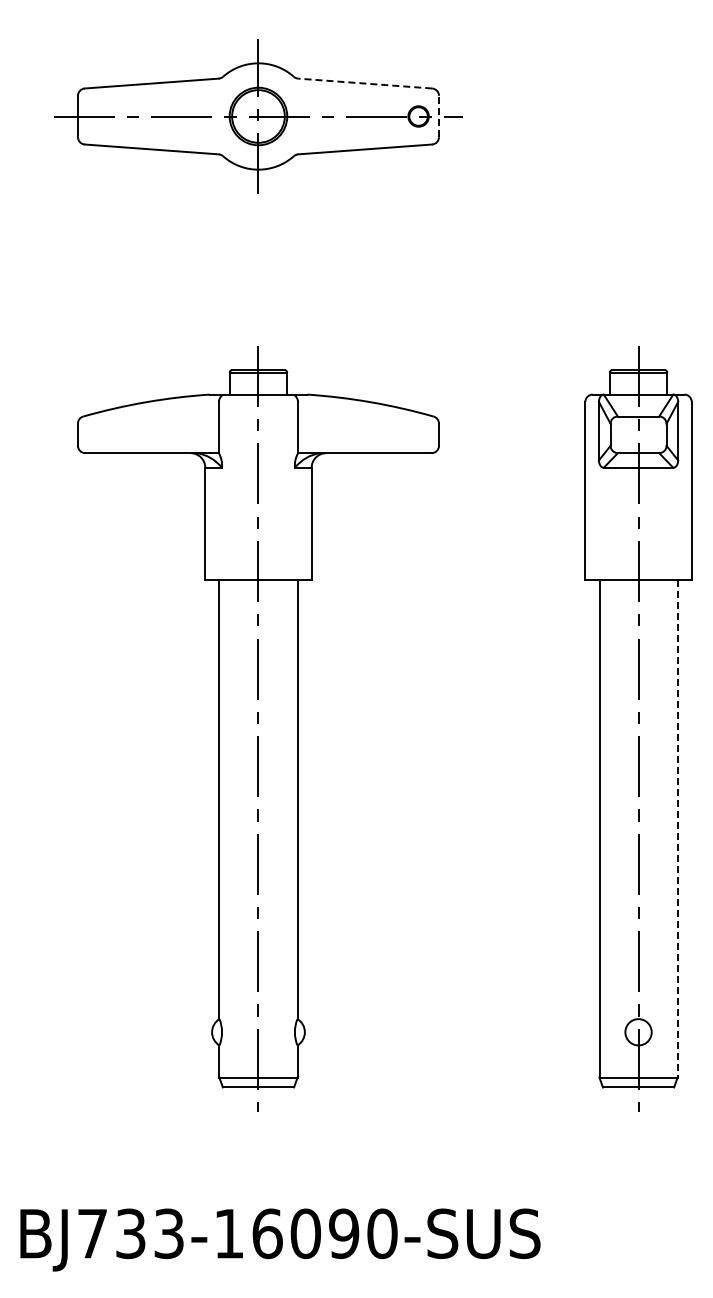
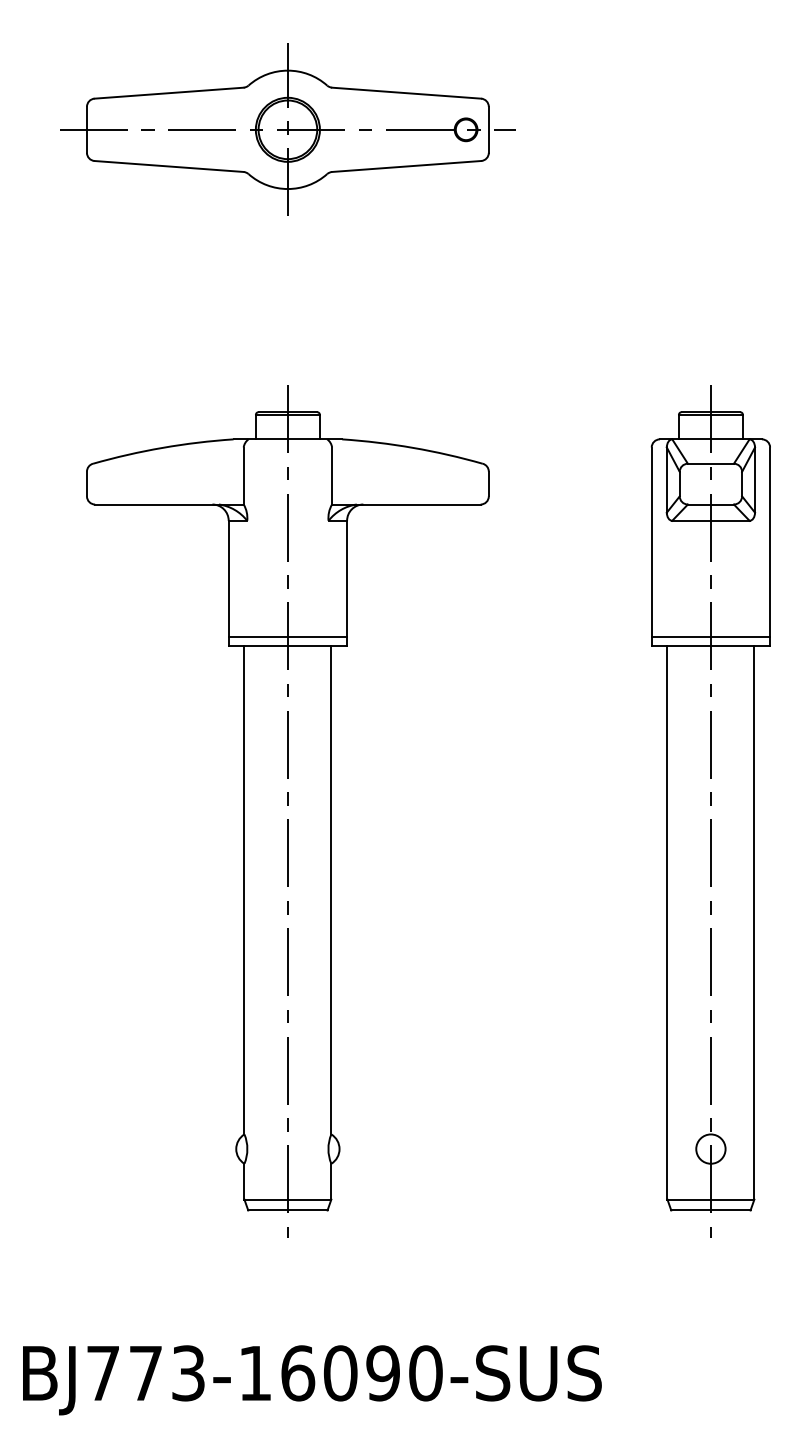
line: (364, 83) -> (405, 93), dashed -> solid
line: (439, 116) -> (489, 129), dashed -> solid
line: (258, 571) -> (287, 636), added
line: (638, 571) -> (710, 636), added
line: (677, 828) -> (754, 922), dashed -> solid
text: (130, 1233) -> (145, 1373), BJ733-16090-SUS -> BJ773-16090-SUS

